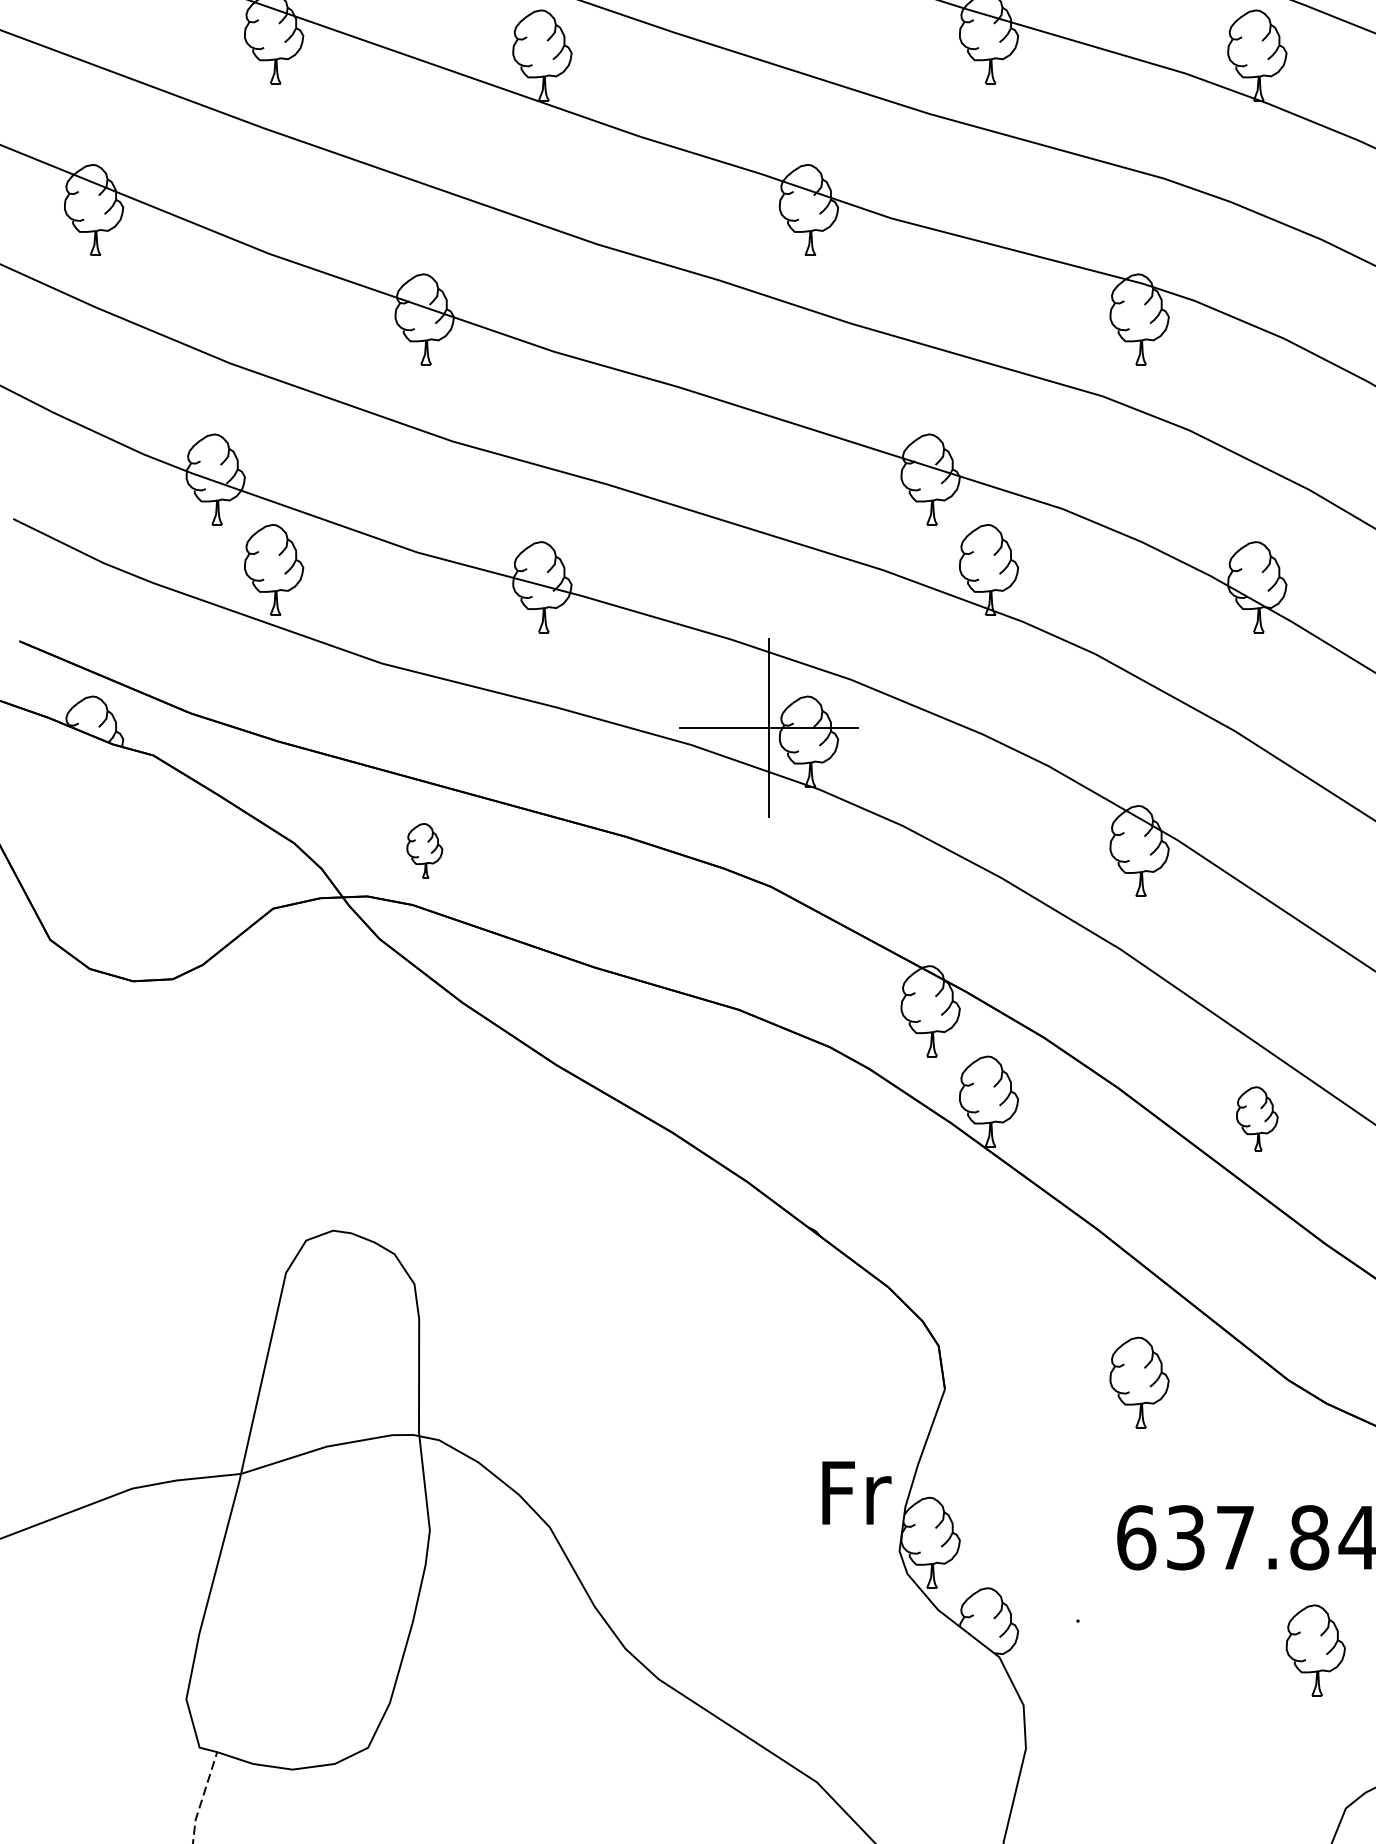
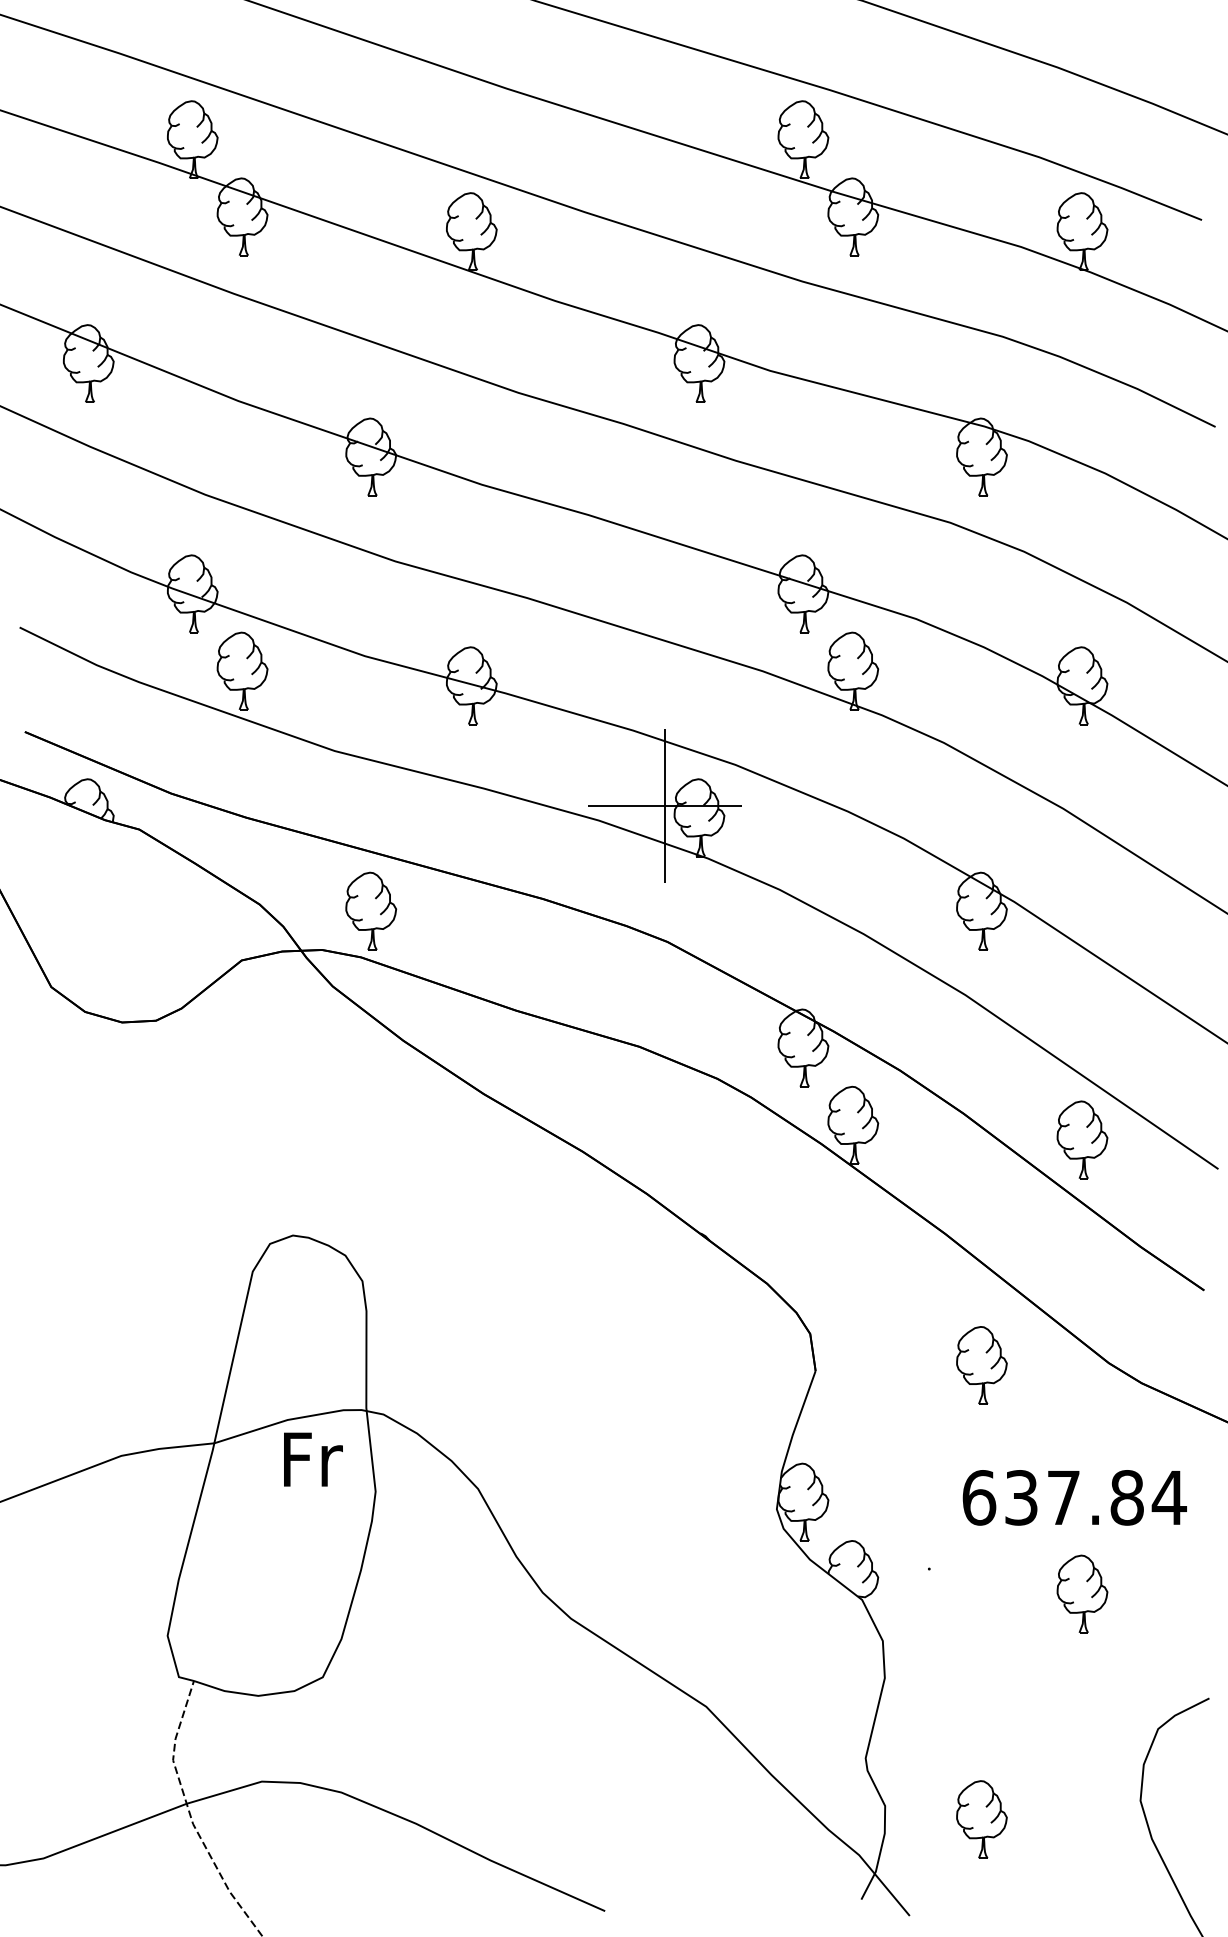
part: (425, 850) -> (371, 910), size x1.67
part: (1257, 1118) -> (1082, 1139), size x1.43
text: (856, 1492) -> (313, 1459), moved
part: (1315, 1649) -> (1082, 1593), moved

